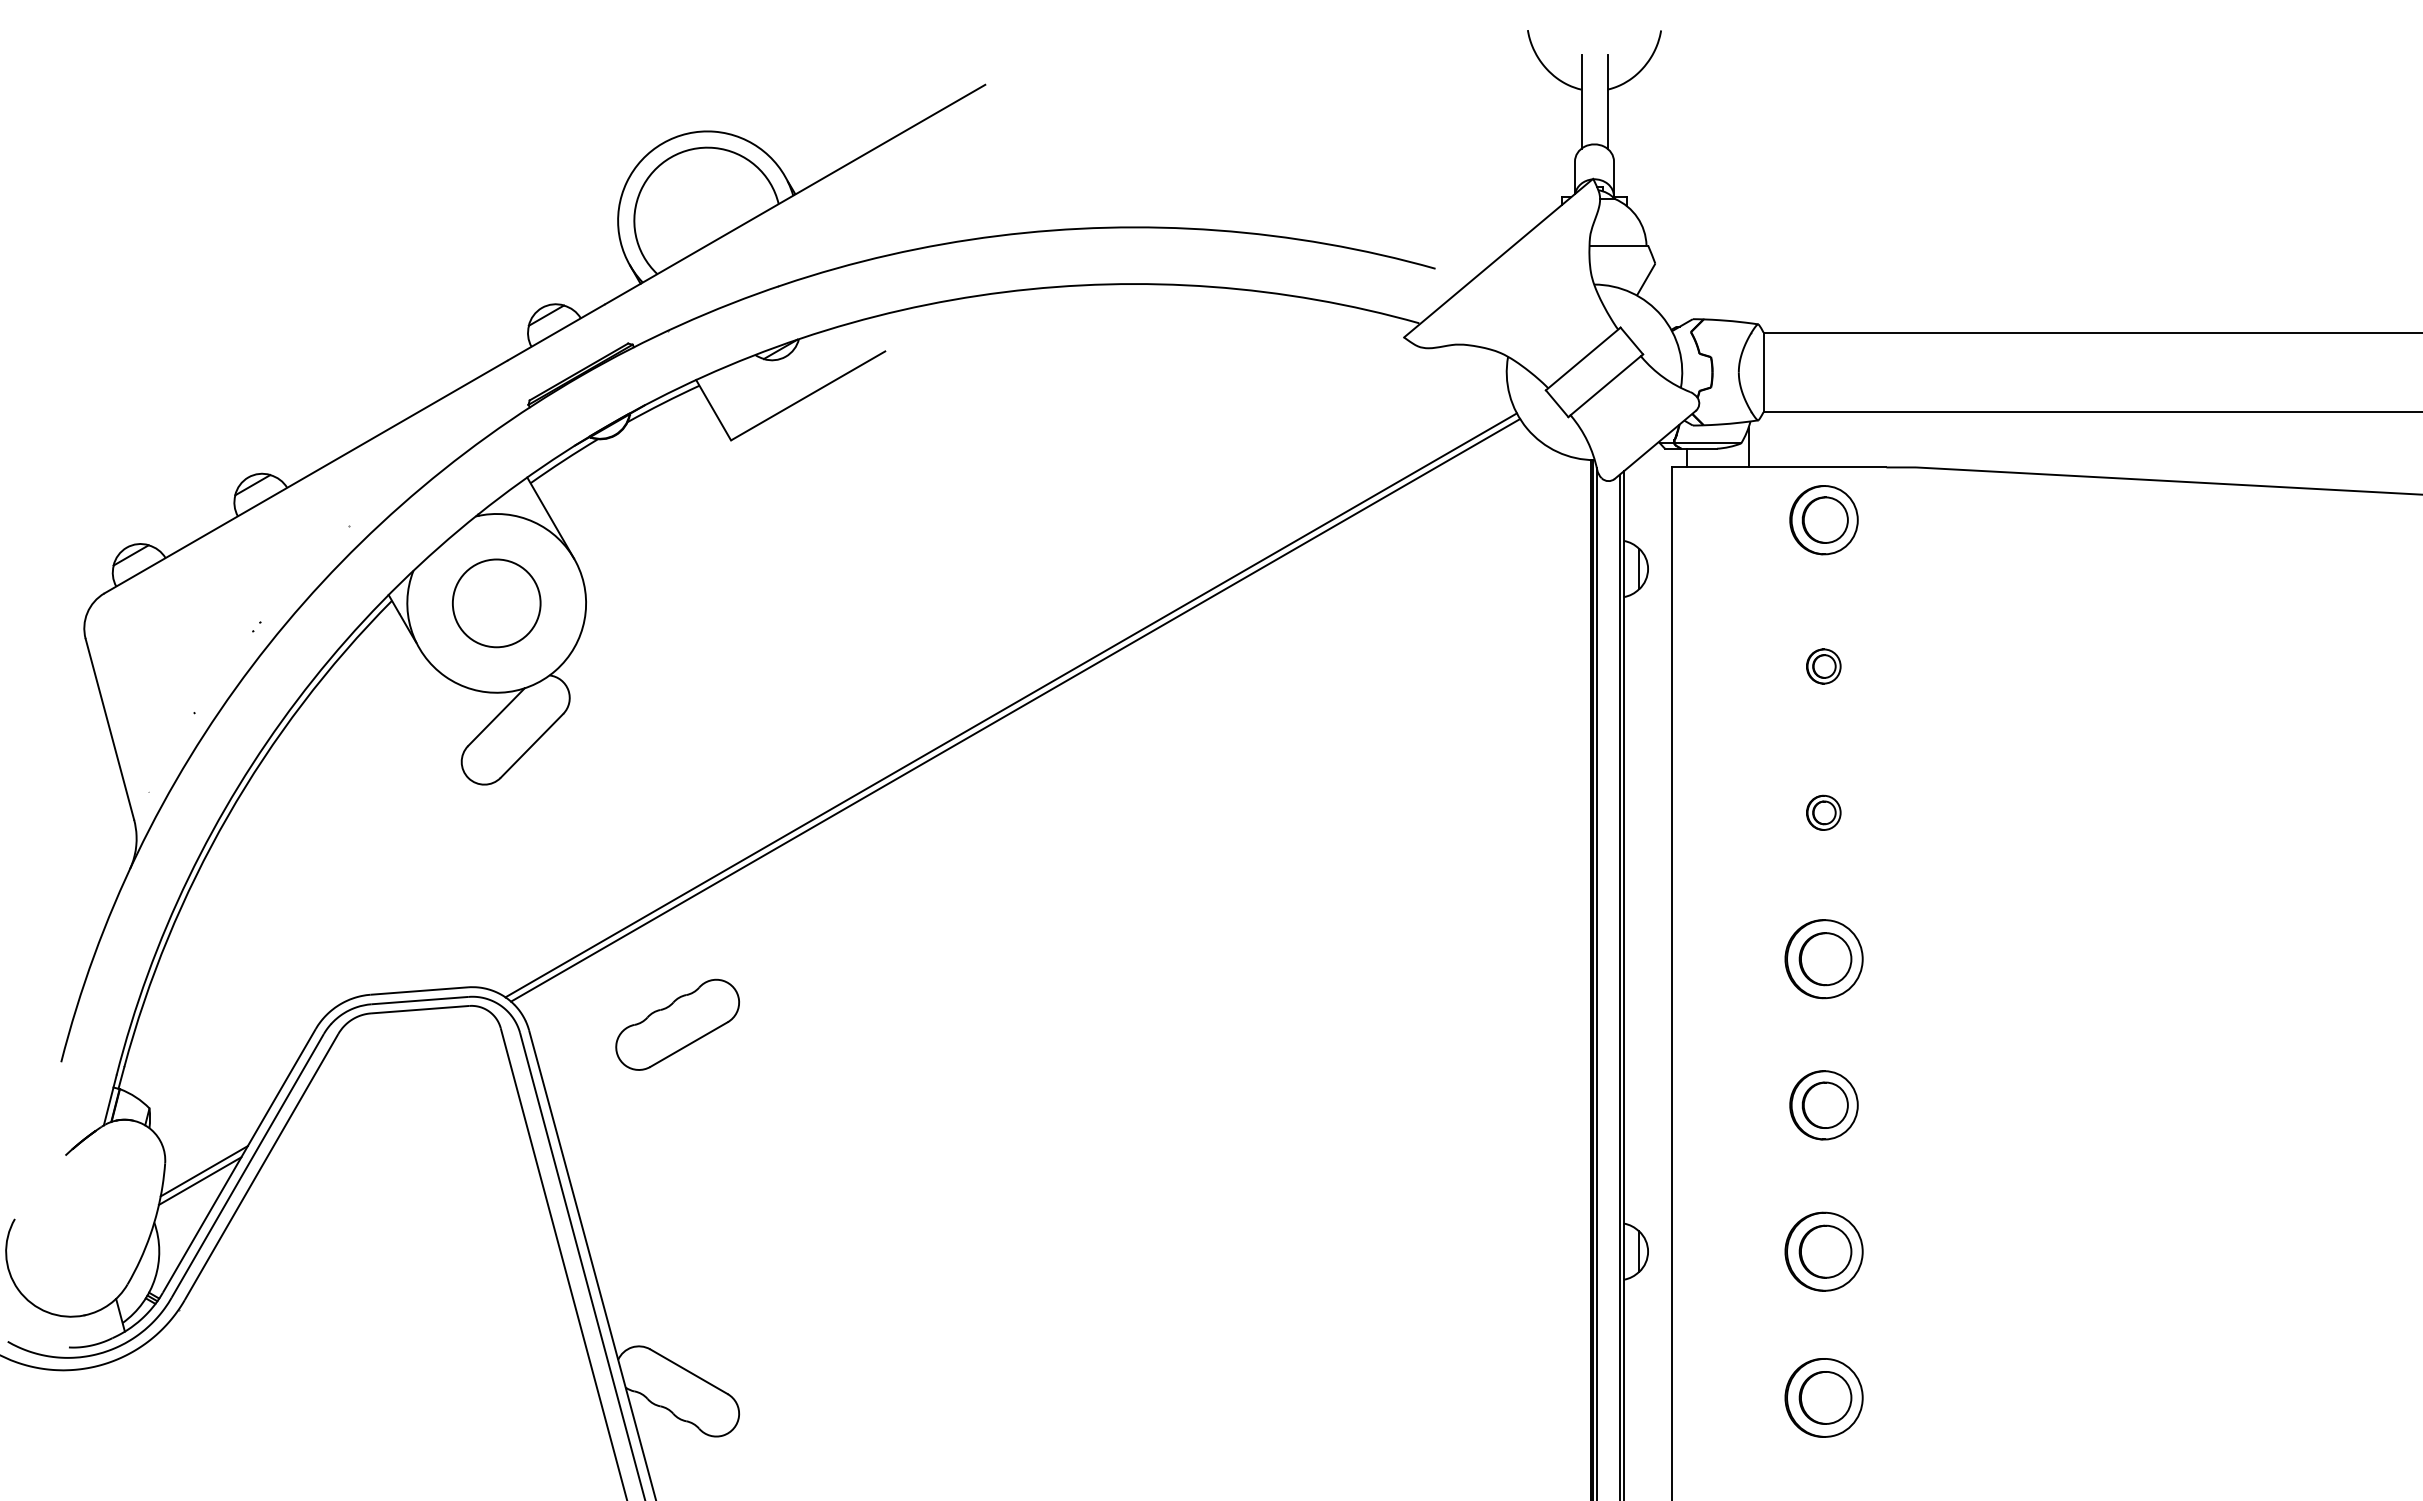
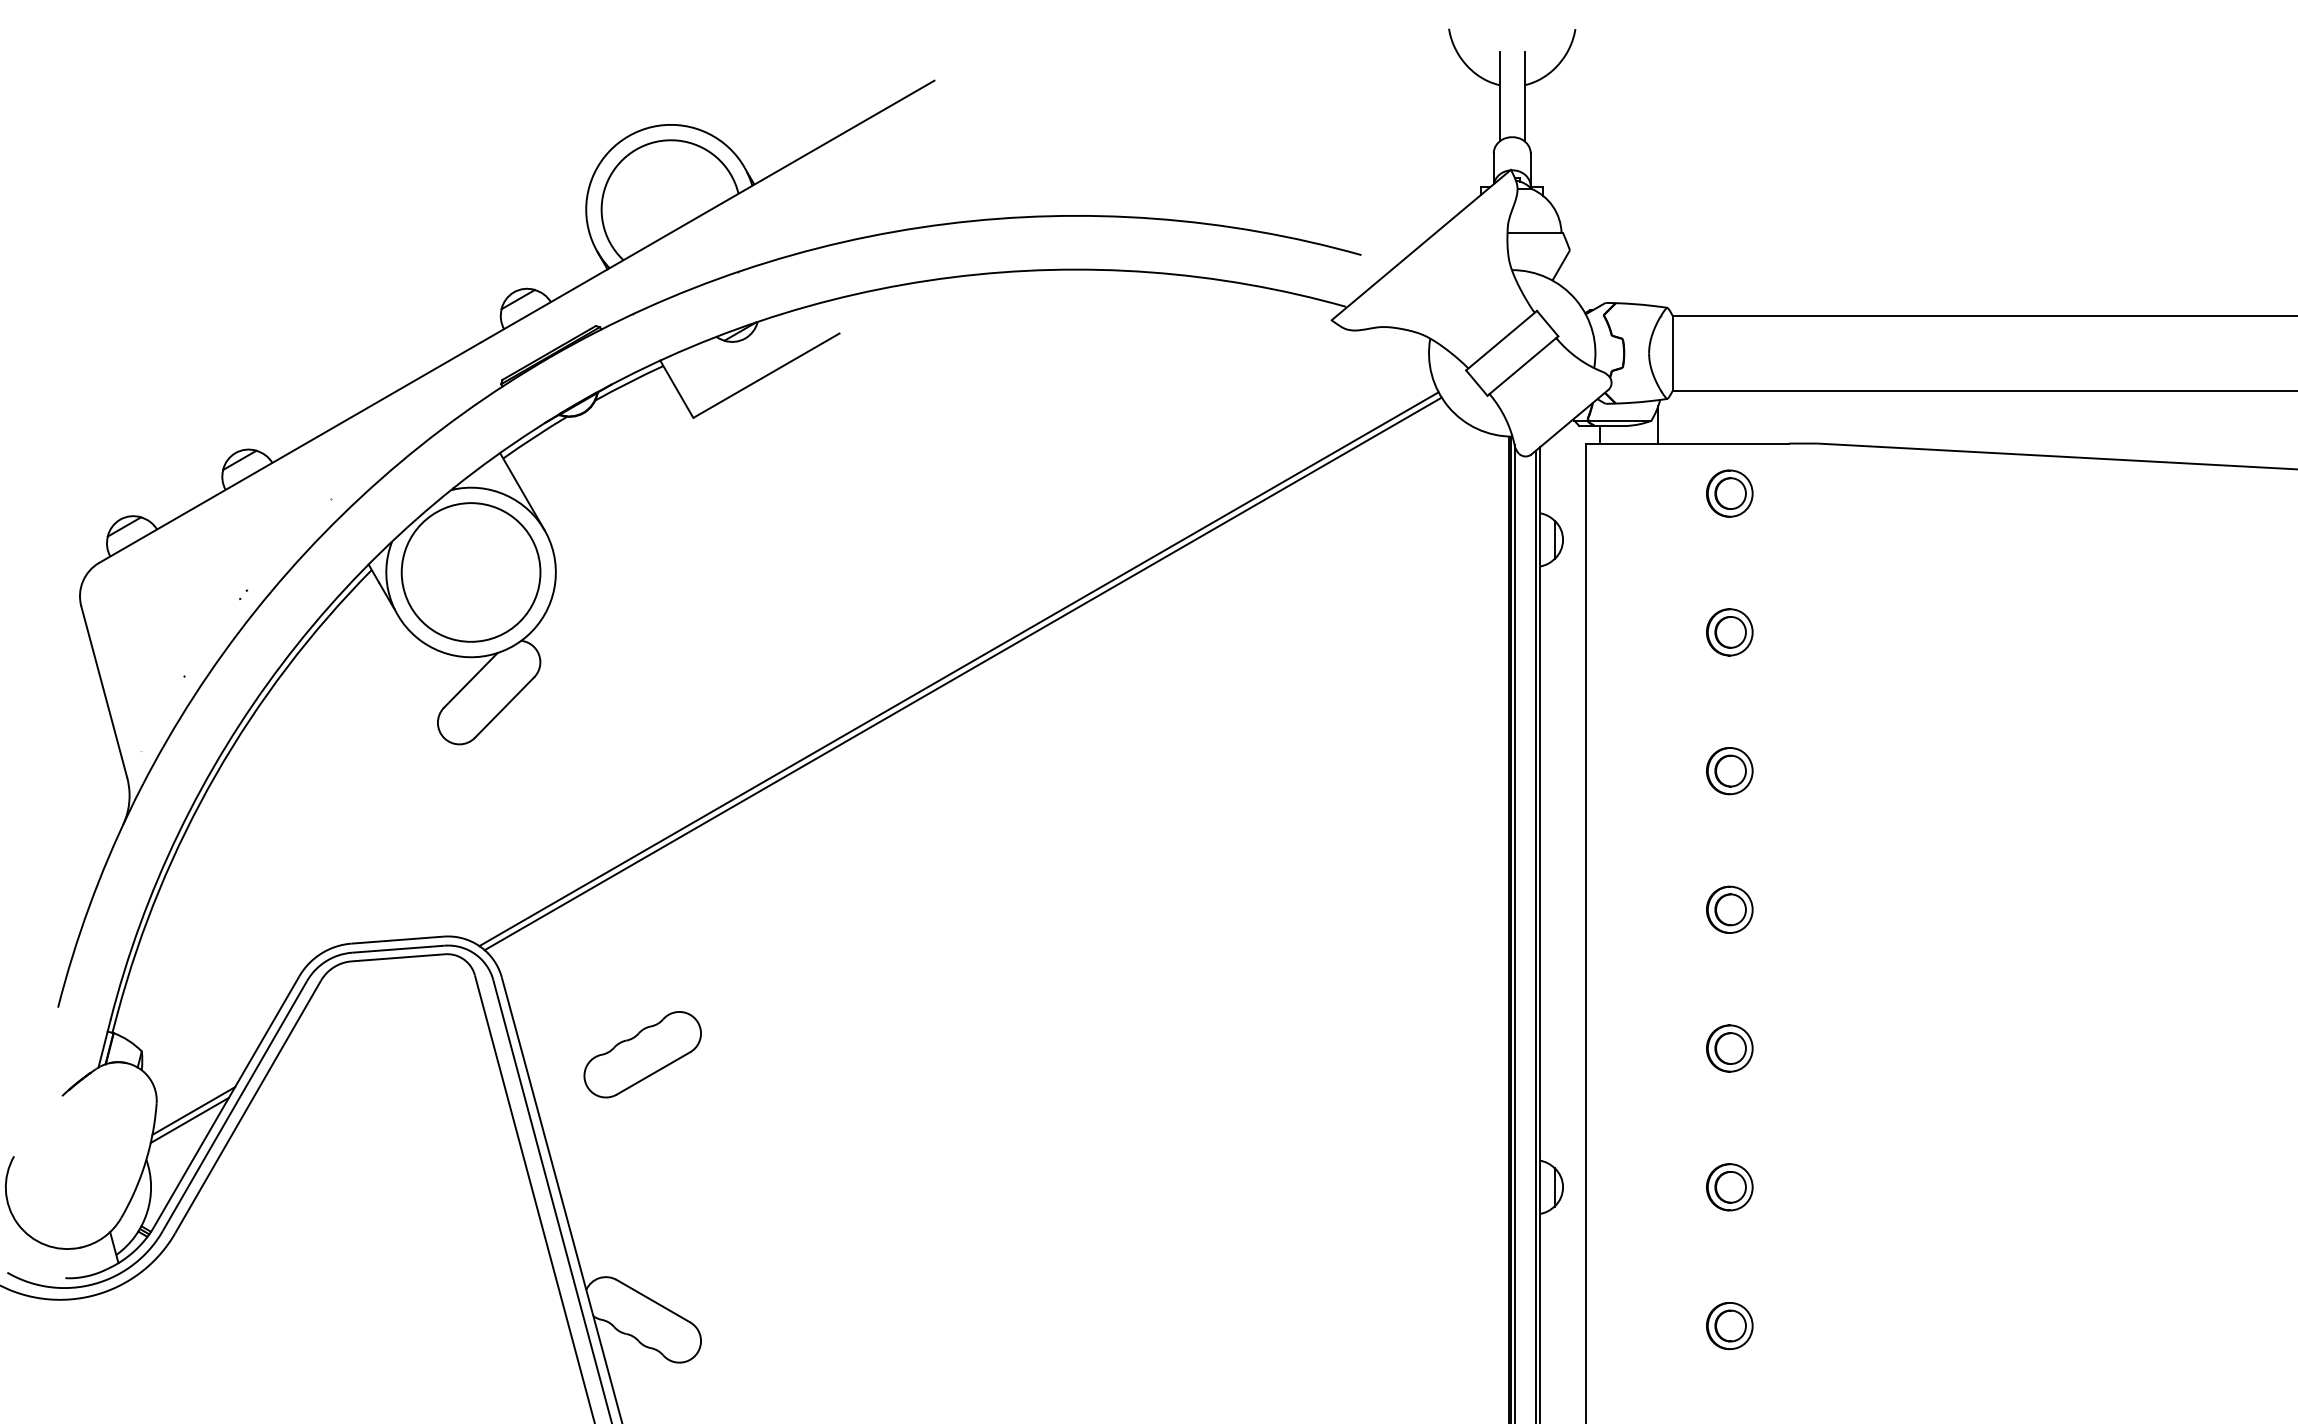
part: (1823, 520) -> (1729, 493), size x0.71
circle: (496, 603) -> (470, 572), size x1.67
part: (1823, 666) -> (1729, 632), size x1.43
part: (1823, 812) -> (1729, 770), size x1.43
part: (1823, 958) -> (1729, 909), size x0.62
part: (677, 1024) -> (642, 1054), moved
part: (1823, 1105) -> (1729, 1048), size x0.71
part: (1823, 1251) -> (1729, 1187), size x0.62
part: (1823, 1397) -> (1729, 1325), size x0.62

